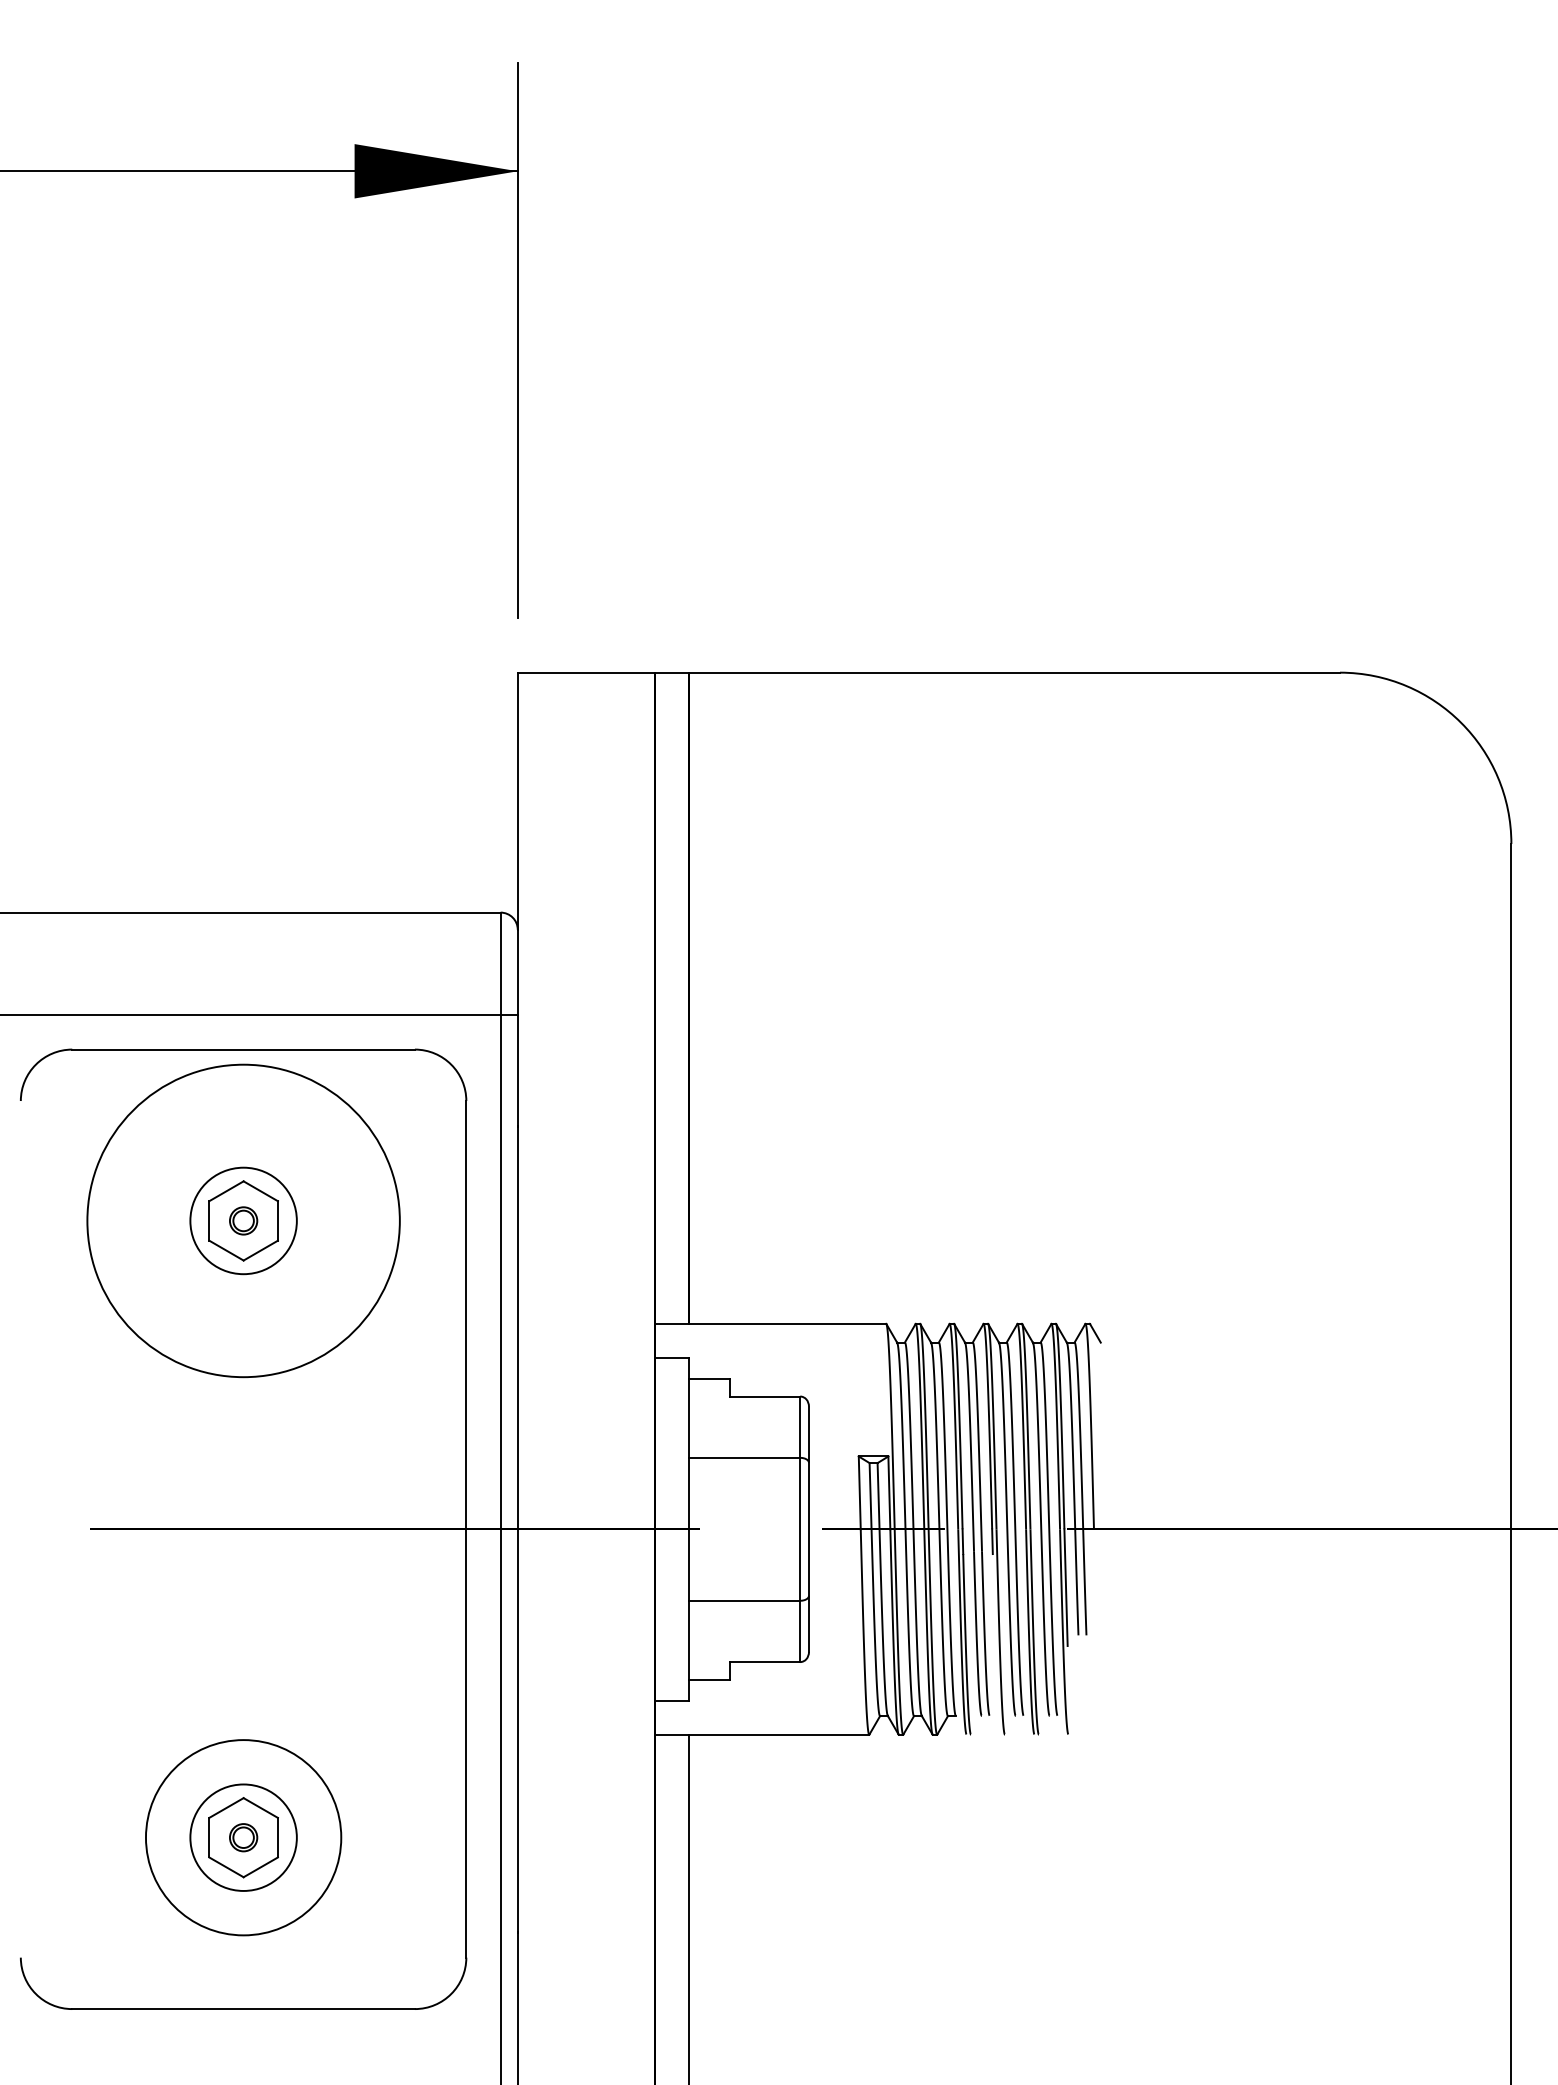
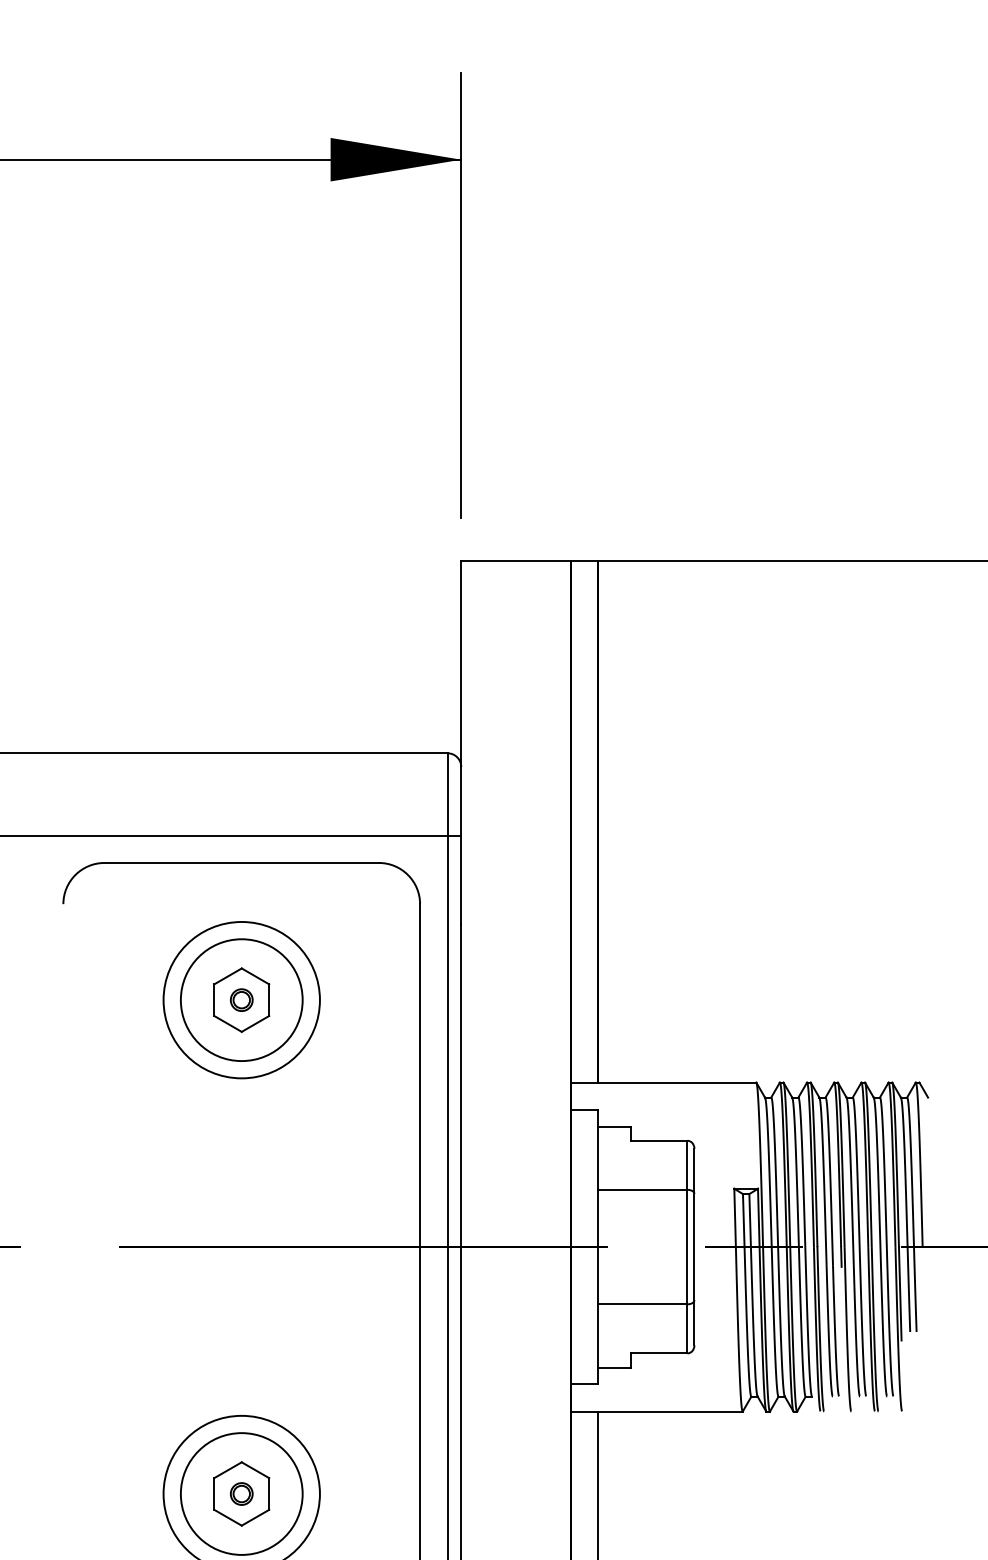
circle: (243, 1220) -> (241, 999), size x0.62
circle: (243, 1220) -> (241, 999), size x1.43
circle: (243, 1837) -> (241, 1493), size x1.43

